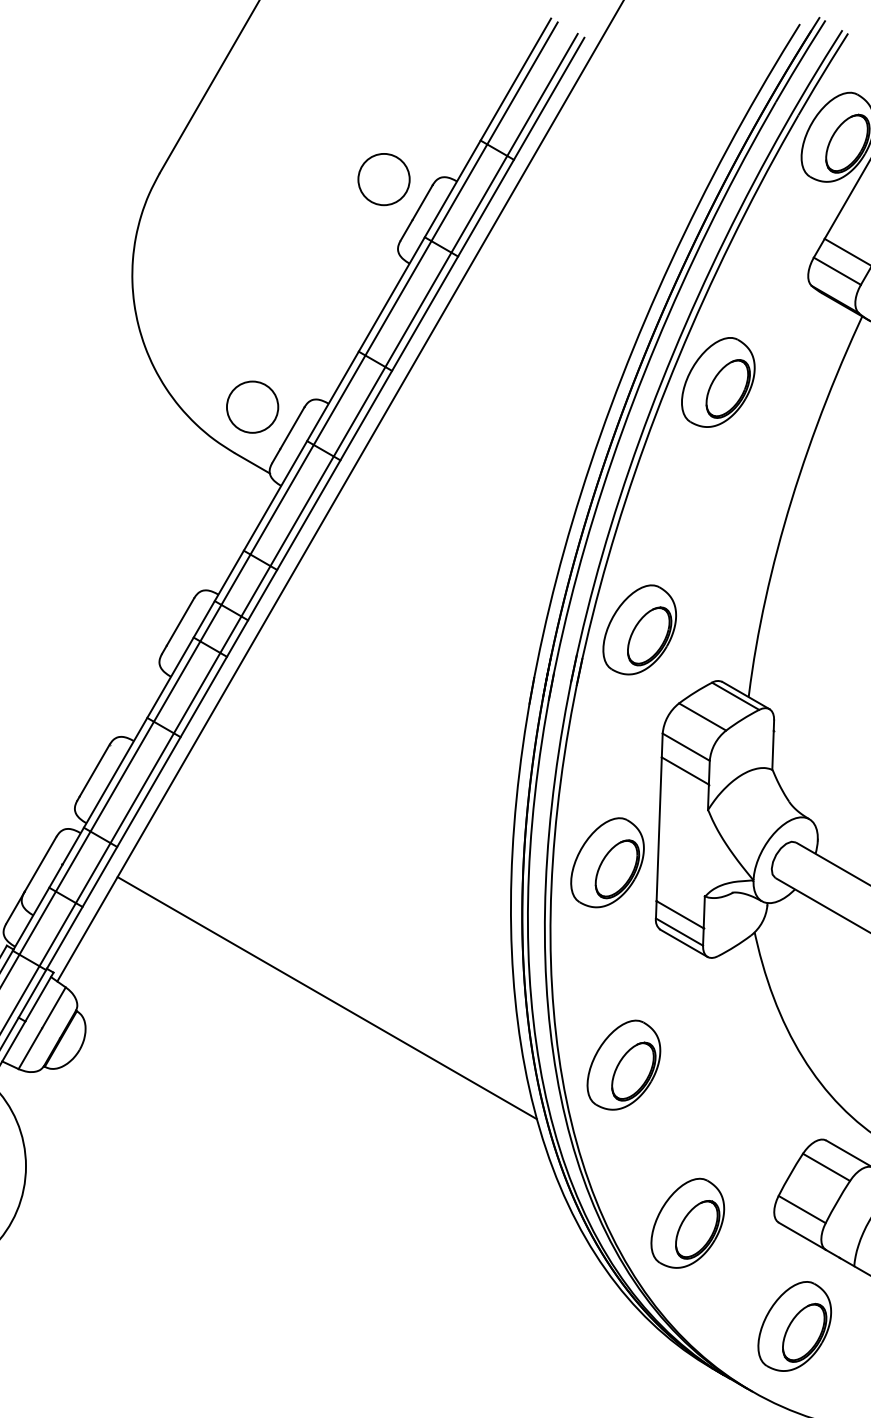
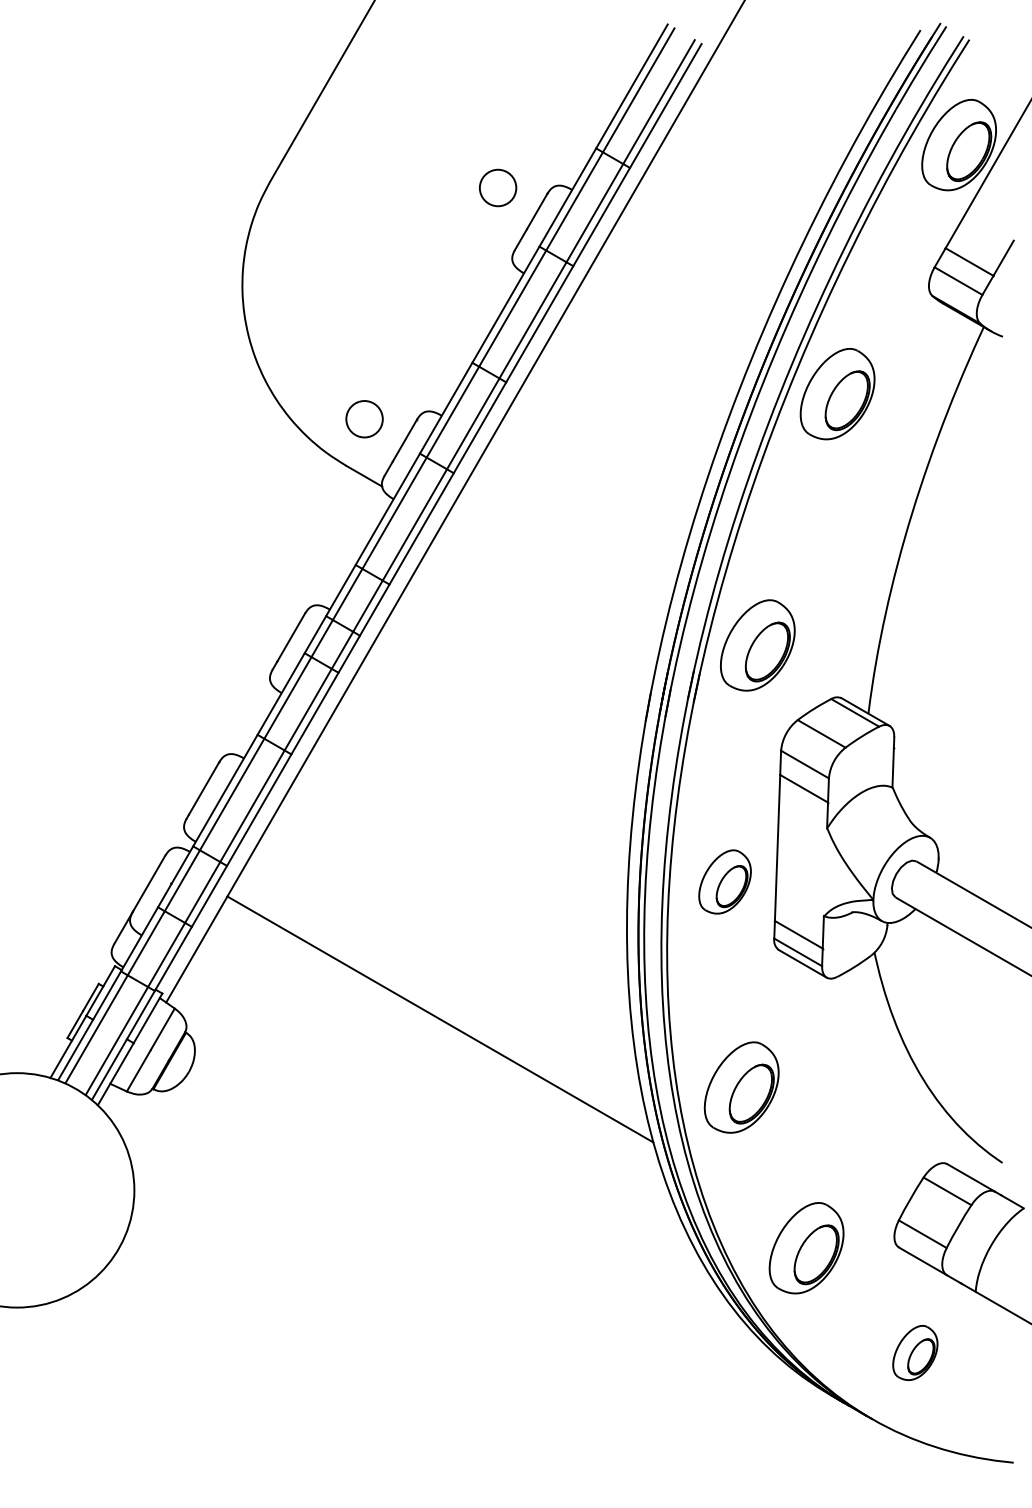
circle: (384, 179) -> (498, 187), size x0.7
circle: (252, 407) -> (364, 419), size x0.7
part: (606, 862) -> (724, 881), size x0.7
part: (795, 1326) -> (915, 1352), size x0.6

